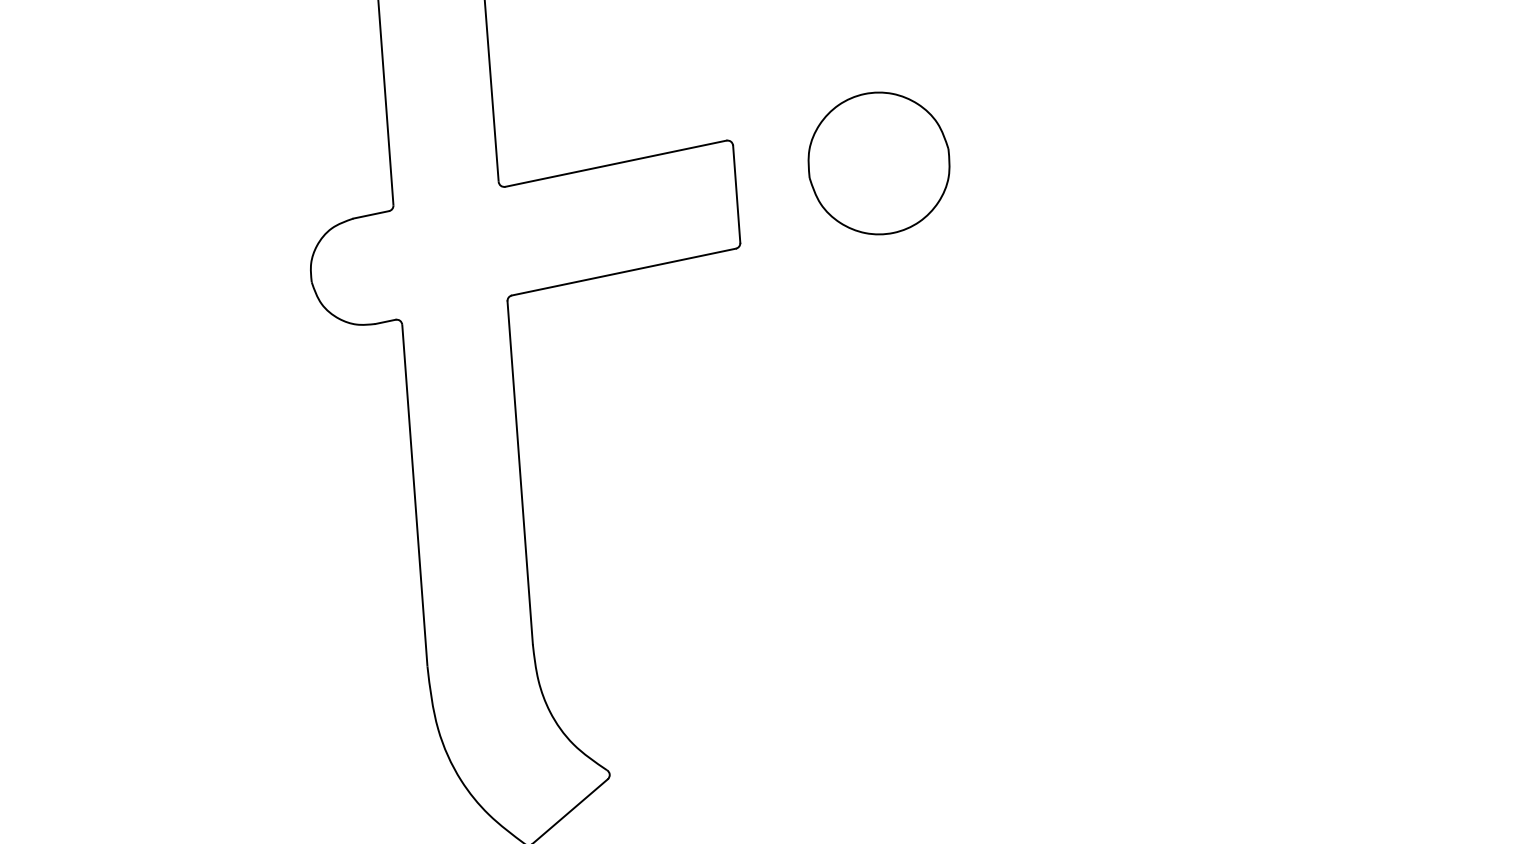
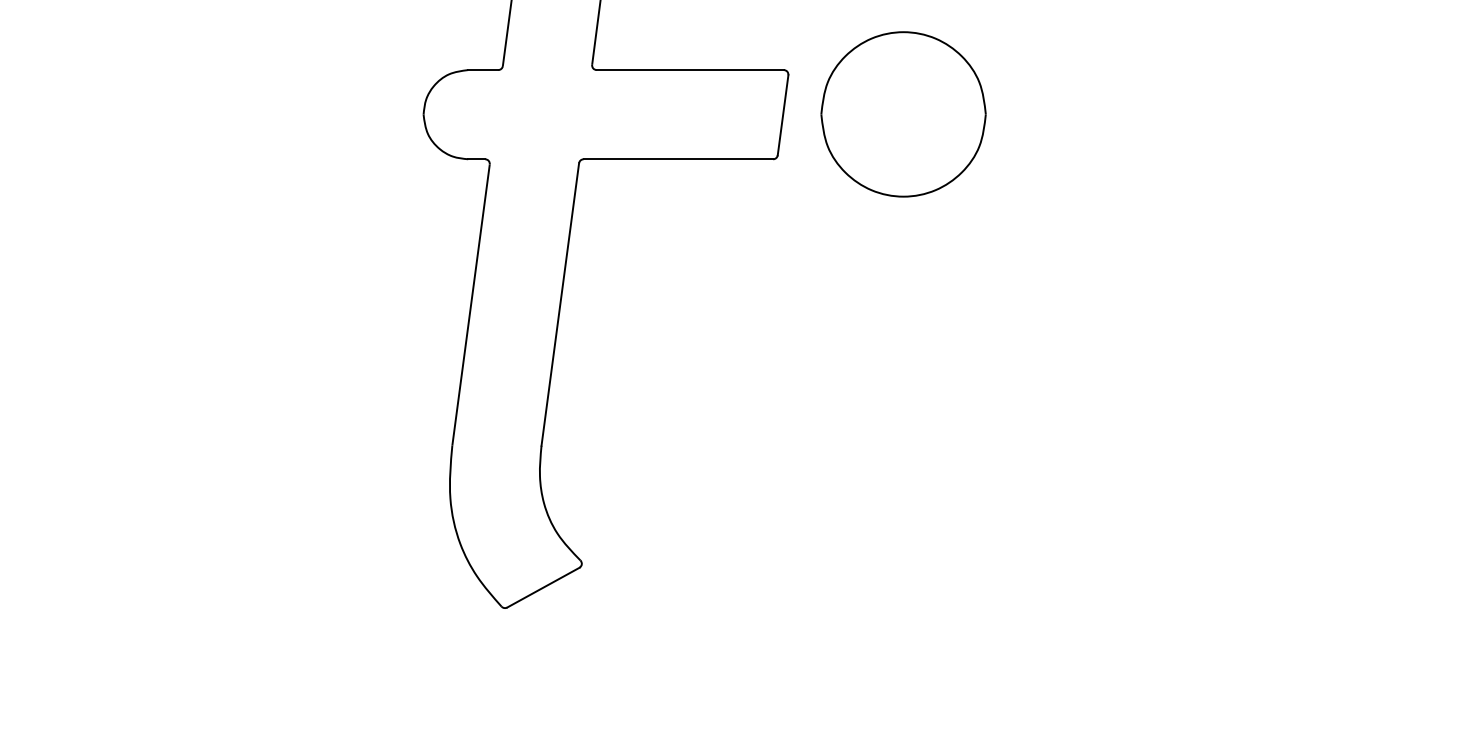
part: (878, 163) -> (903, 114), size x1.4

